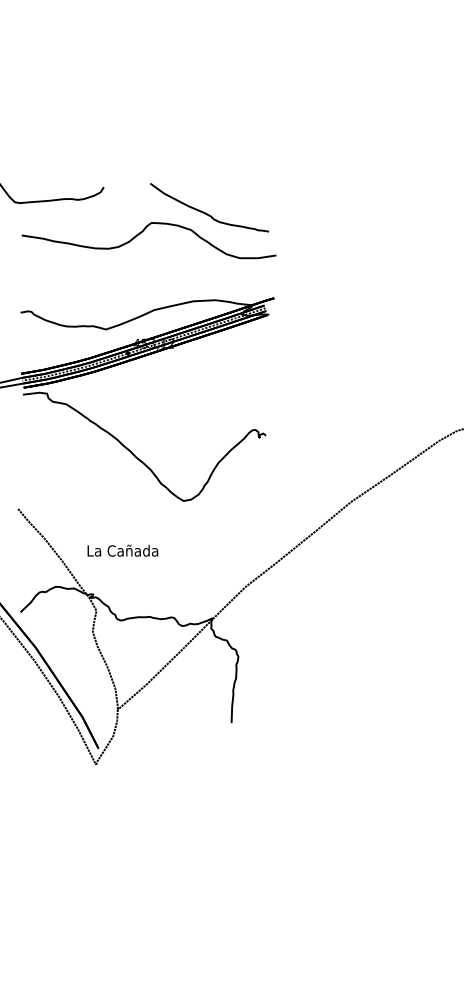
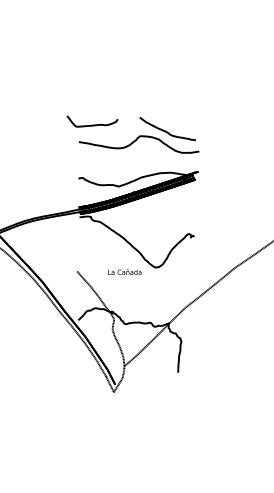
text: (122, 549) -> (124, 271), moved

